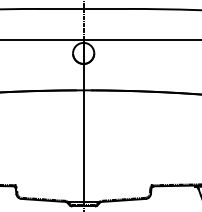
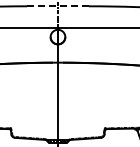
line: (82, 9) -> (57, 6), solid -> dashed

